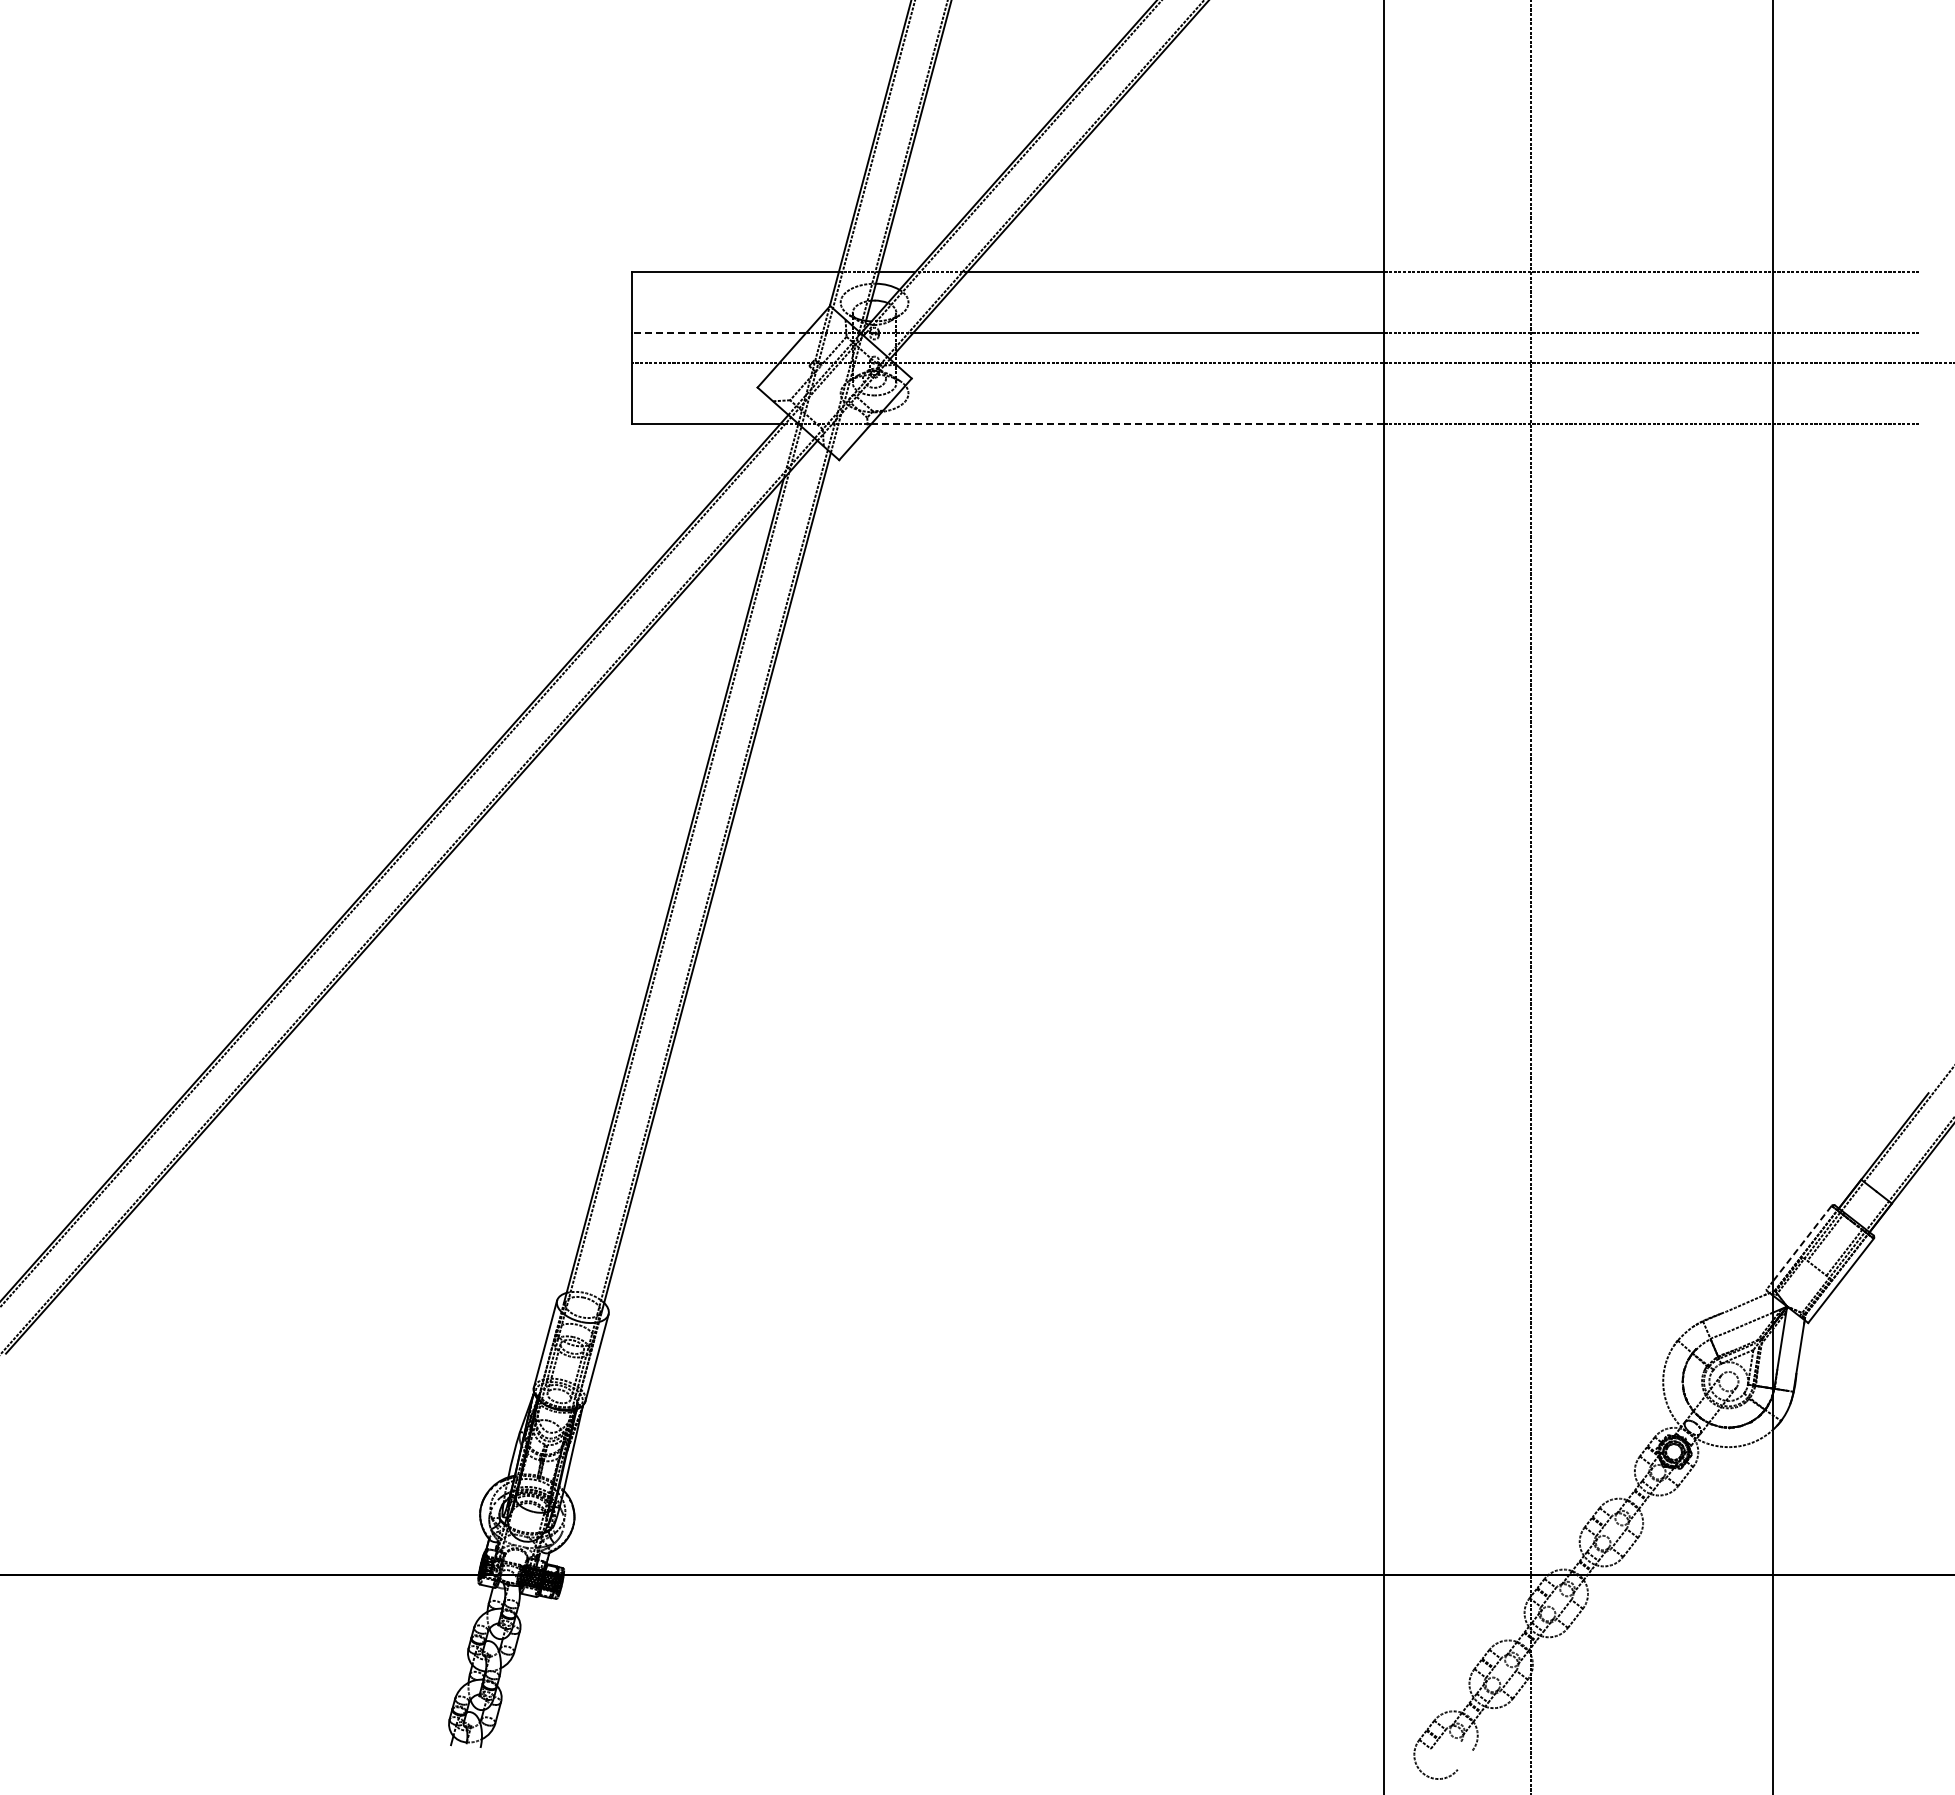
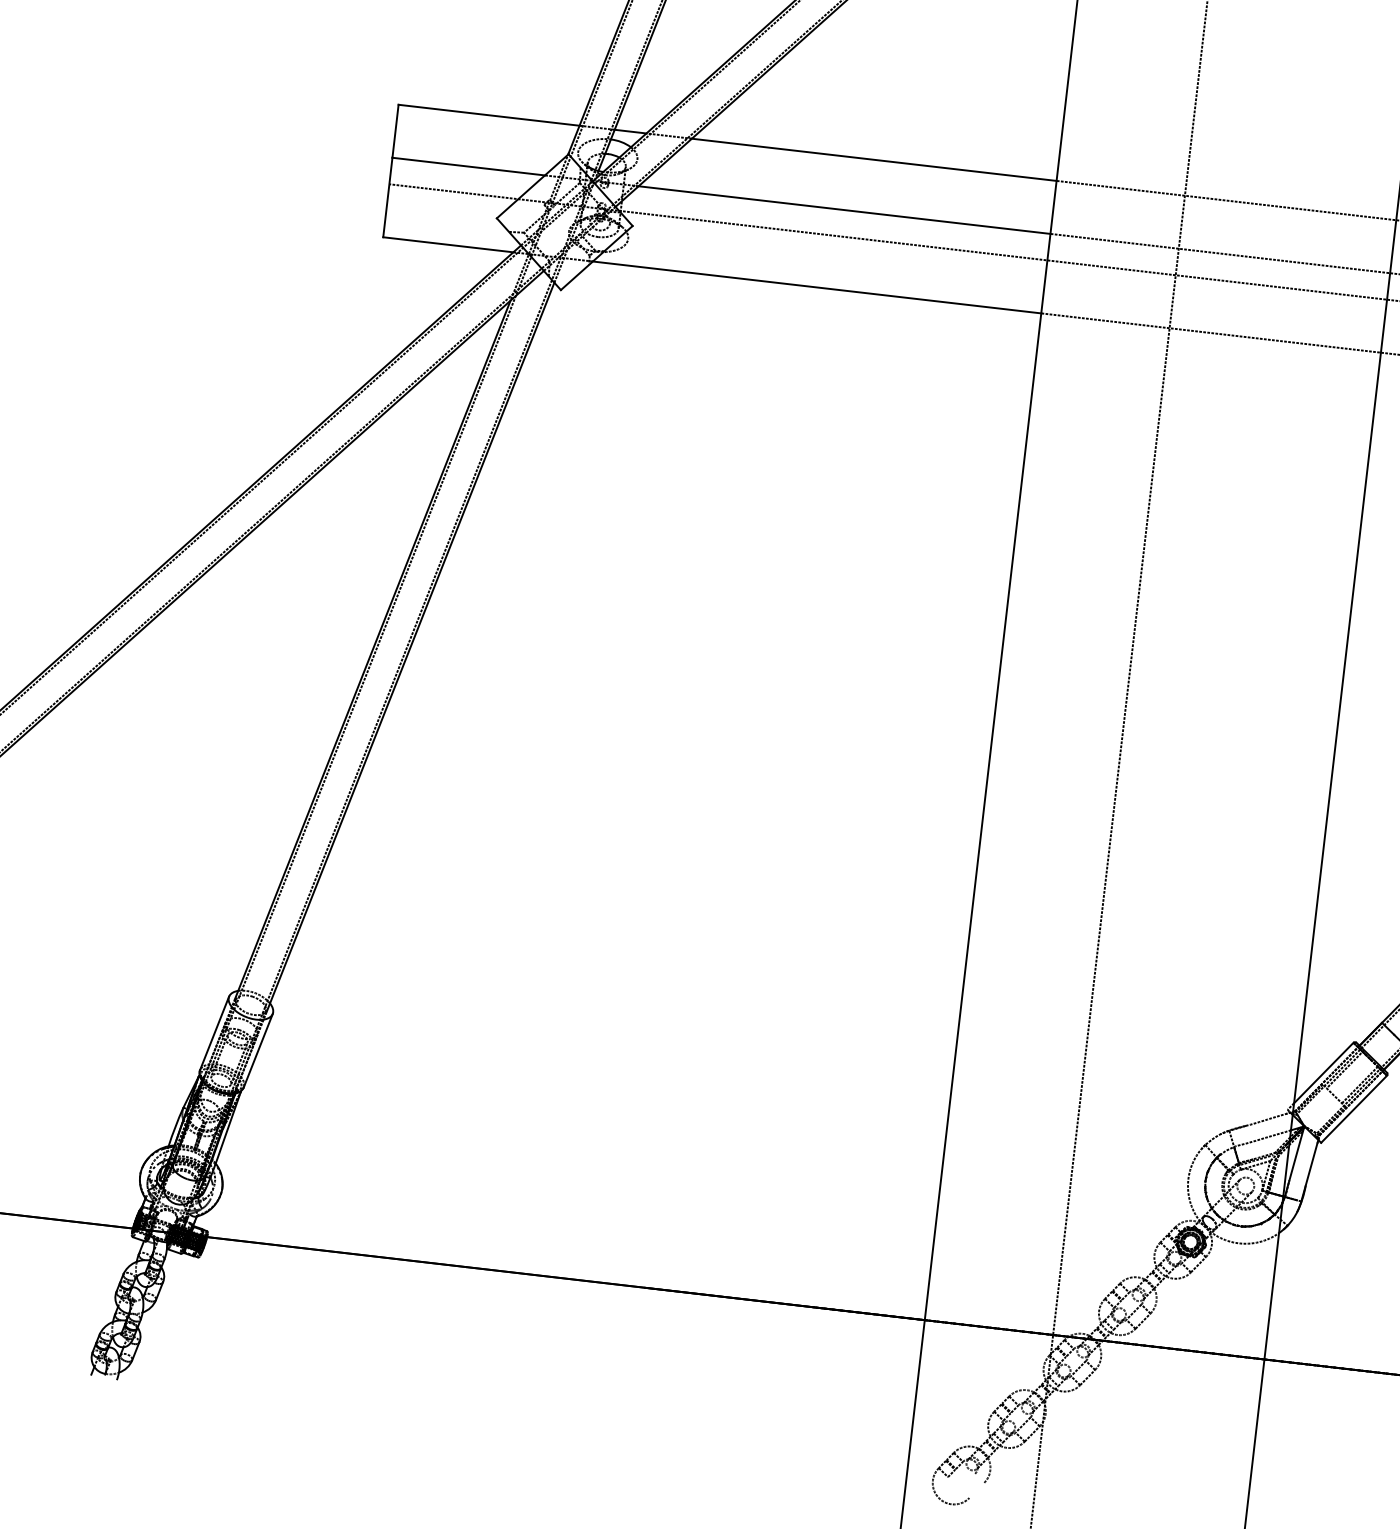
line: (718, 332) -> (468, 166), dashed -> solid
line: (1127, 423) -> (816, 287), dashed -> solid
line: (1801, 1244) -> (1323, 1073), dashed -> solid

